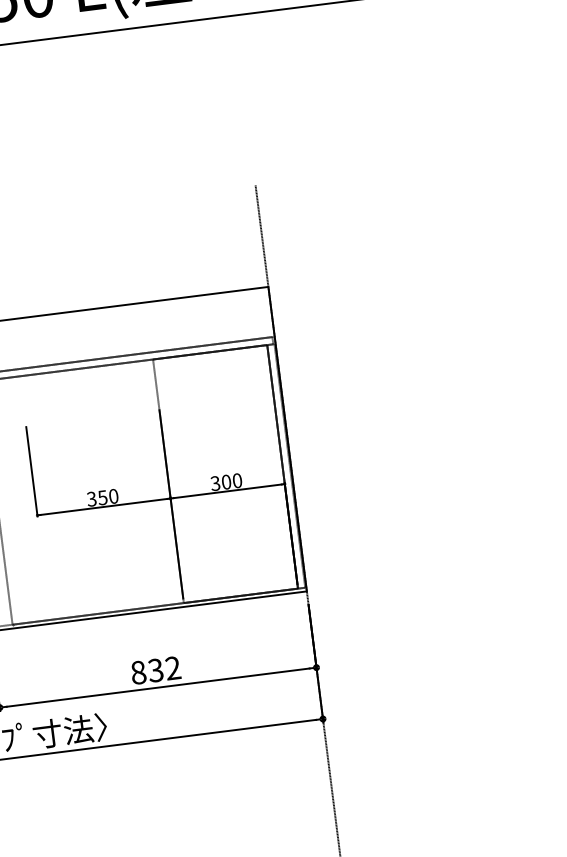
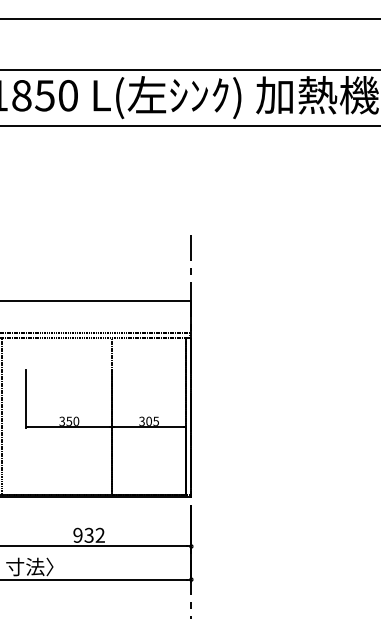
text: (237, 479) -> (156, 420), 300 -> 305
text: (137, 672) -> (77, 535), 832 -> 932

